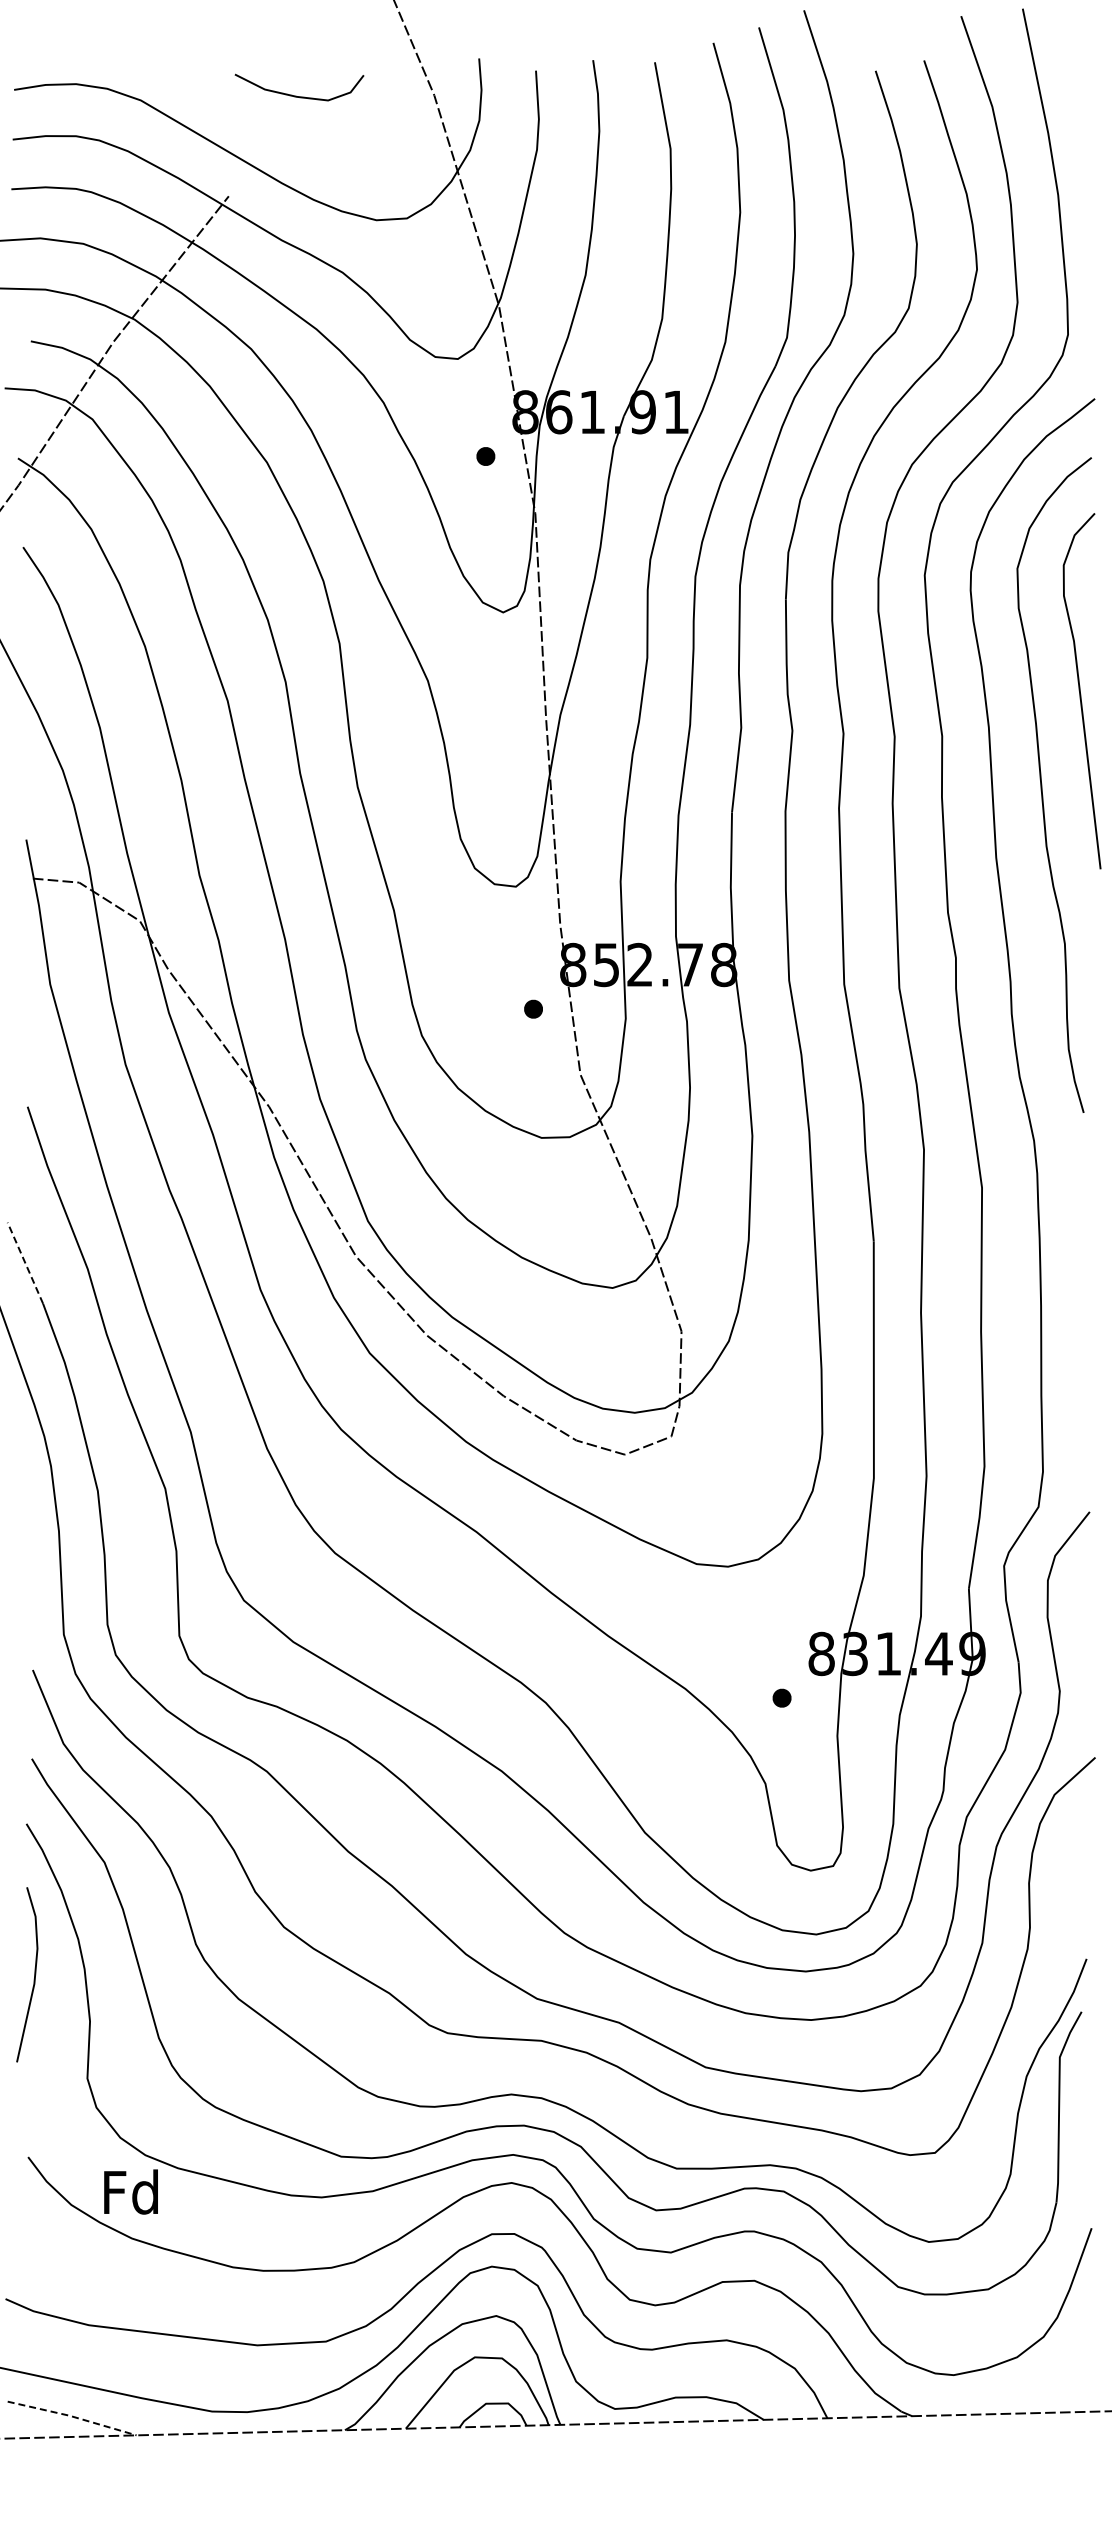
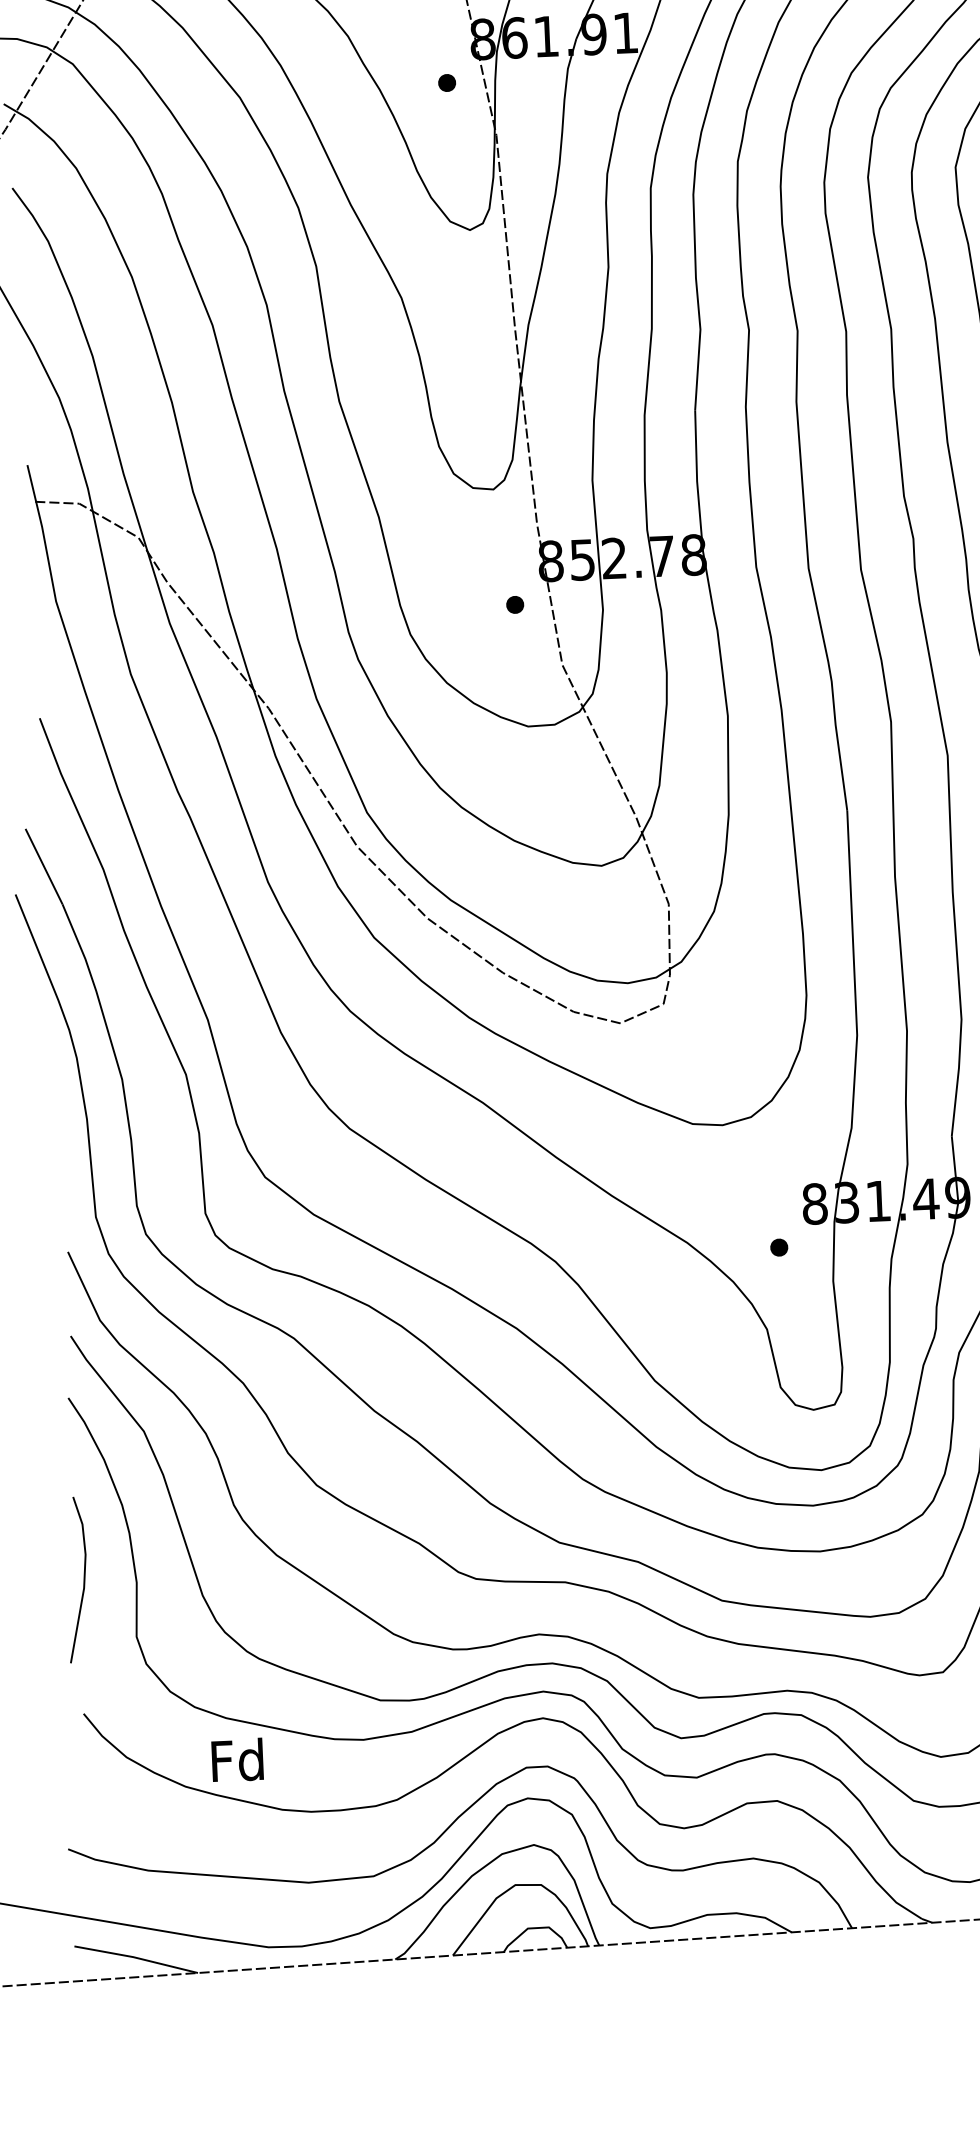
line: (25, 1262) -> (44, 865), dashed -> solid
line: (34, 1974) -> (83, 1579), moved
text: (130, 2191) -> (237, 1759), moved
line: (72, 2416) -> (136, 1957), dashed -> solid

